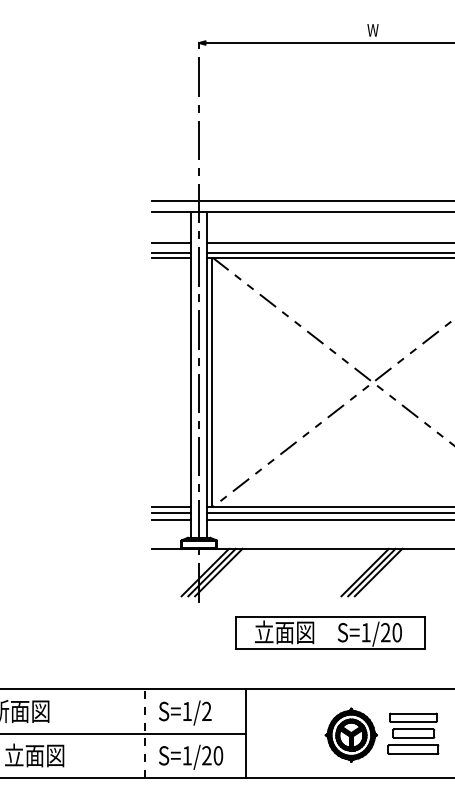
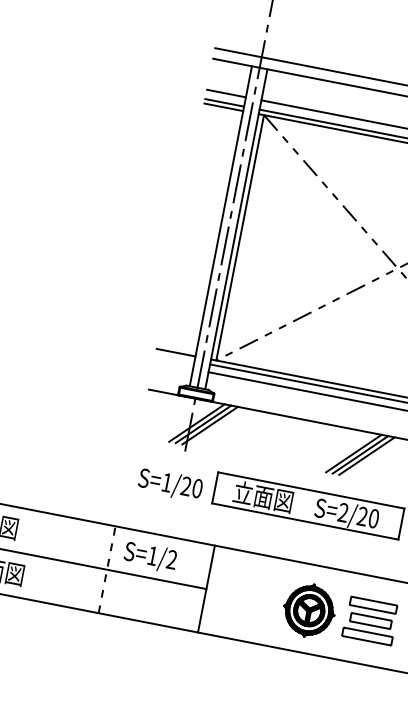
line: (171, 512) -> (175, 357), removed
line: (171, 520) -> (173, 365), removed
text: (365, 632) -> (342, 512), S=1/20 -> S=2/20
text: (191, 756) -> (170, 484), moved

